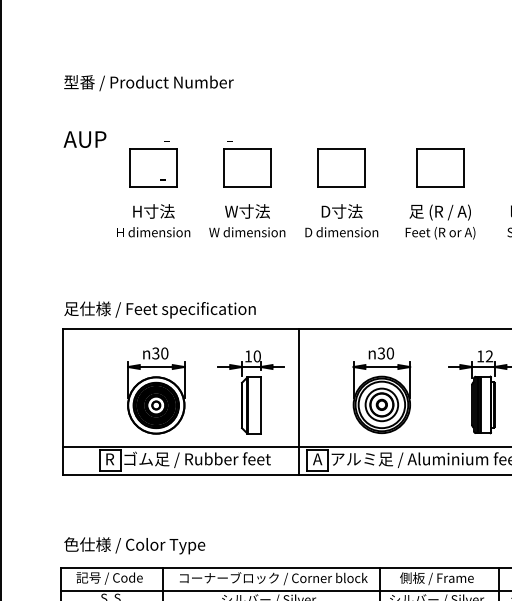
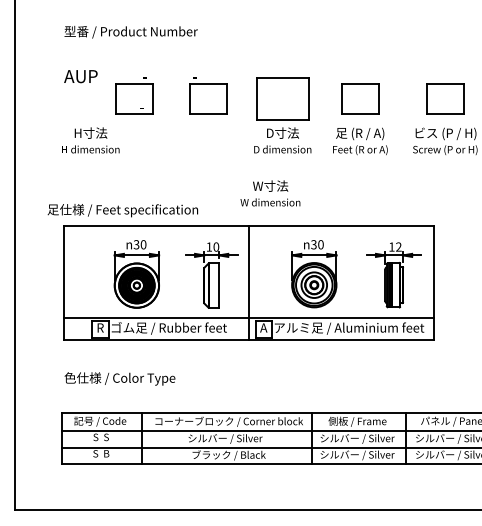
part: (341, 167) -> (282, 98), size x1.4
text: (153, 220) -> (90, 140), moved
text: (247, 220) -> (270, 193), moved
text: (159, 309) -> (122, 210), moved
text: (134, 545) -> (119, 378), moved

